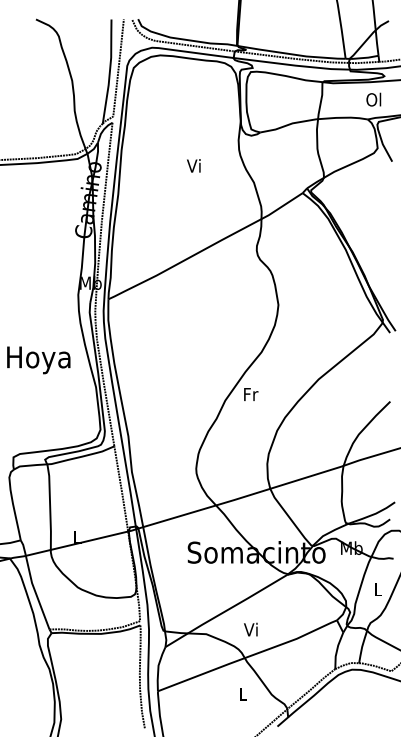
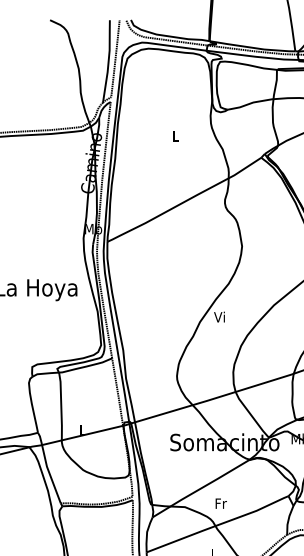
text: (193, 165) -> (174, 135), Vi -> L
text: (250, 394) -> (219, 317), Fr -> Vi
text: (251, 629) -> (220, 503), Vi -> Fr

